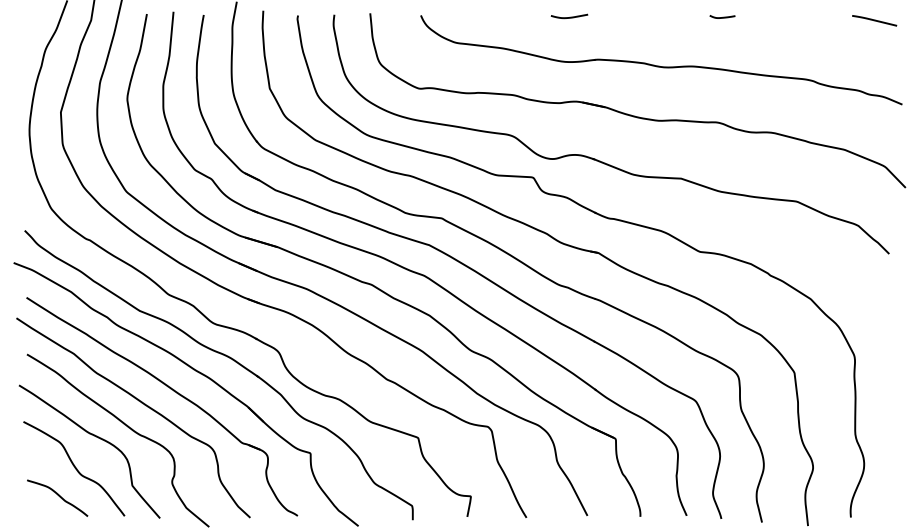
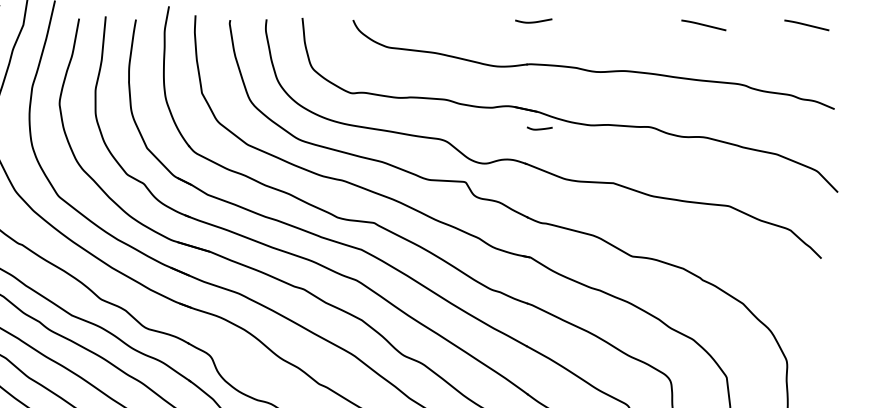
curve: (570, 16) -> (534, 21), moved
curve: (723, 16) -> (540, 128), moved
line: (771, 20) -> (703, 25), added

